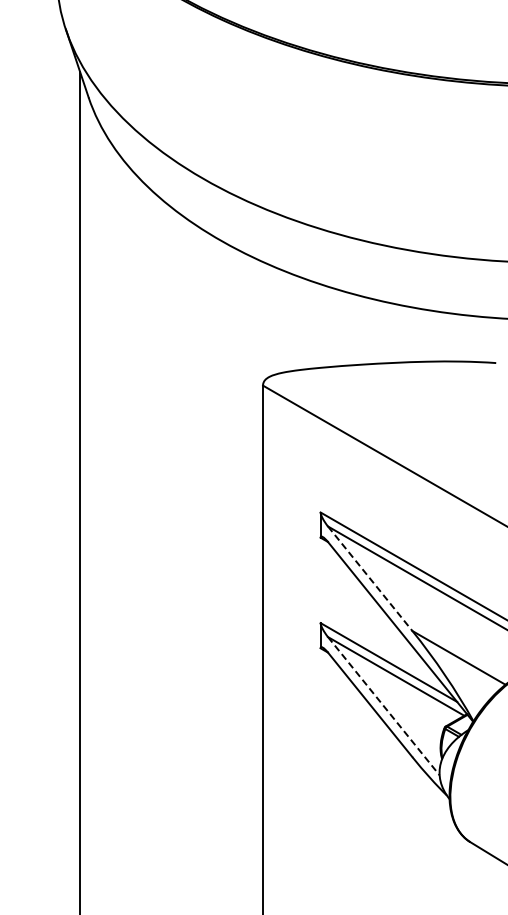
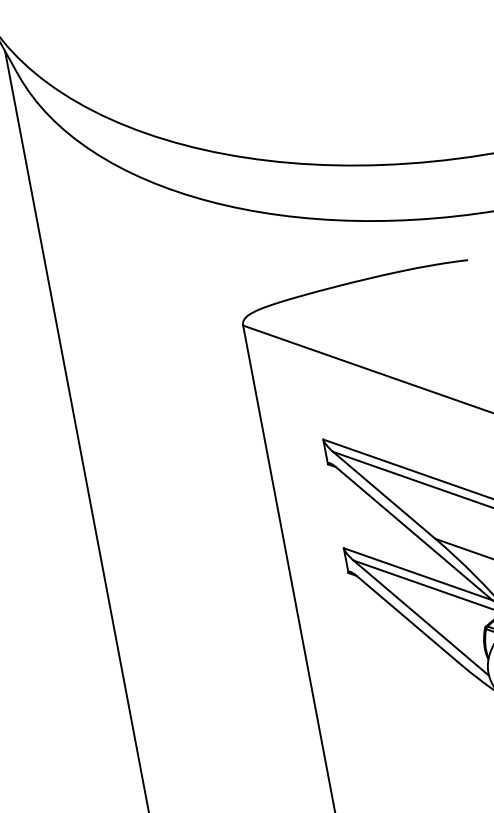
line: (370, 579) -> (384, 496), dashed -> solid
line: (383, 706) -> (421, 618), dashed -> solid

